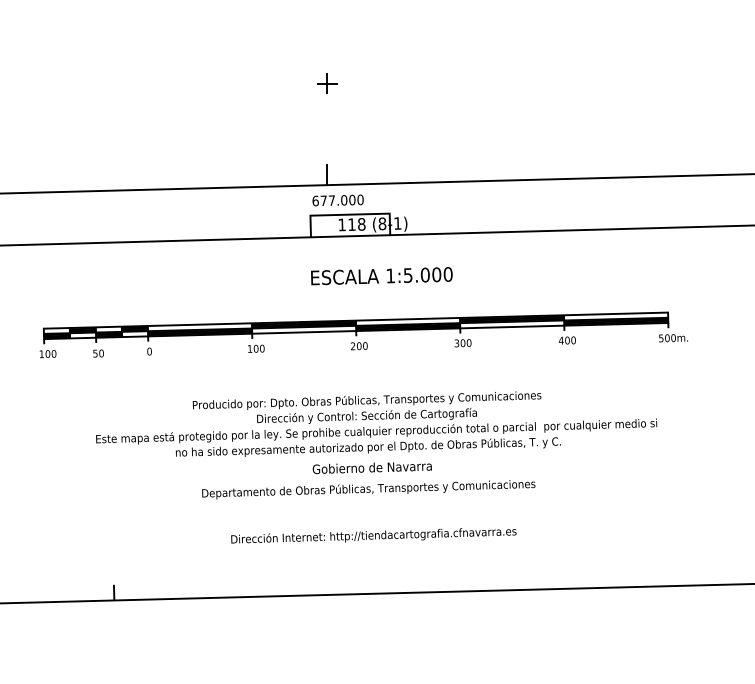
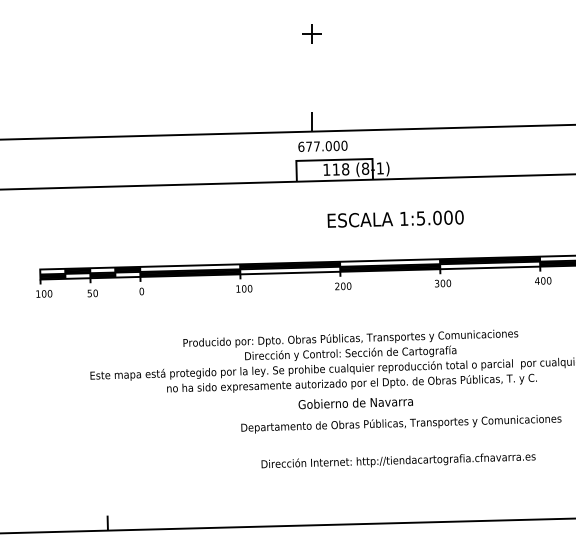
text: (381, 276) -> (395, 219), moved
text: (368, 489) -> (401, 424), moved
text: (373, 535) -> (398, 460), moved

